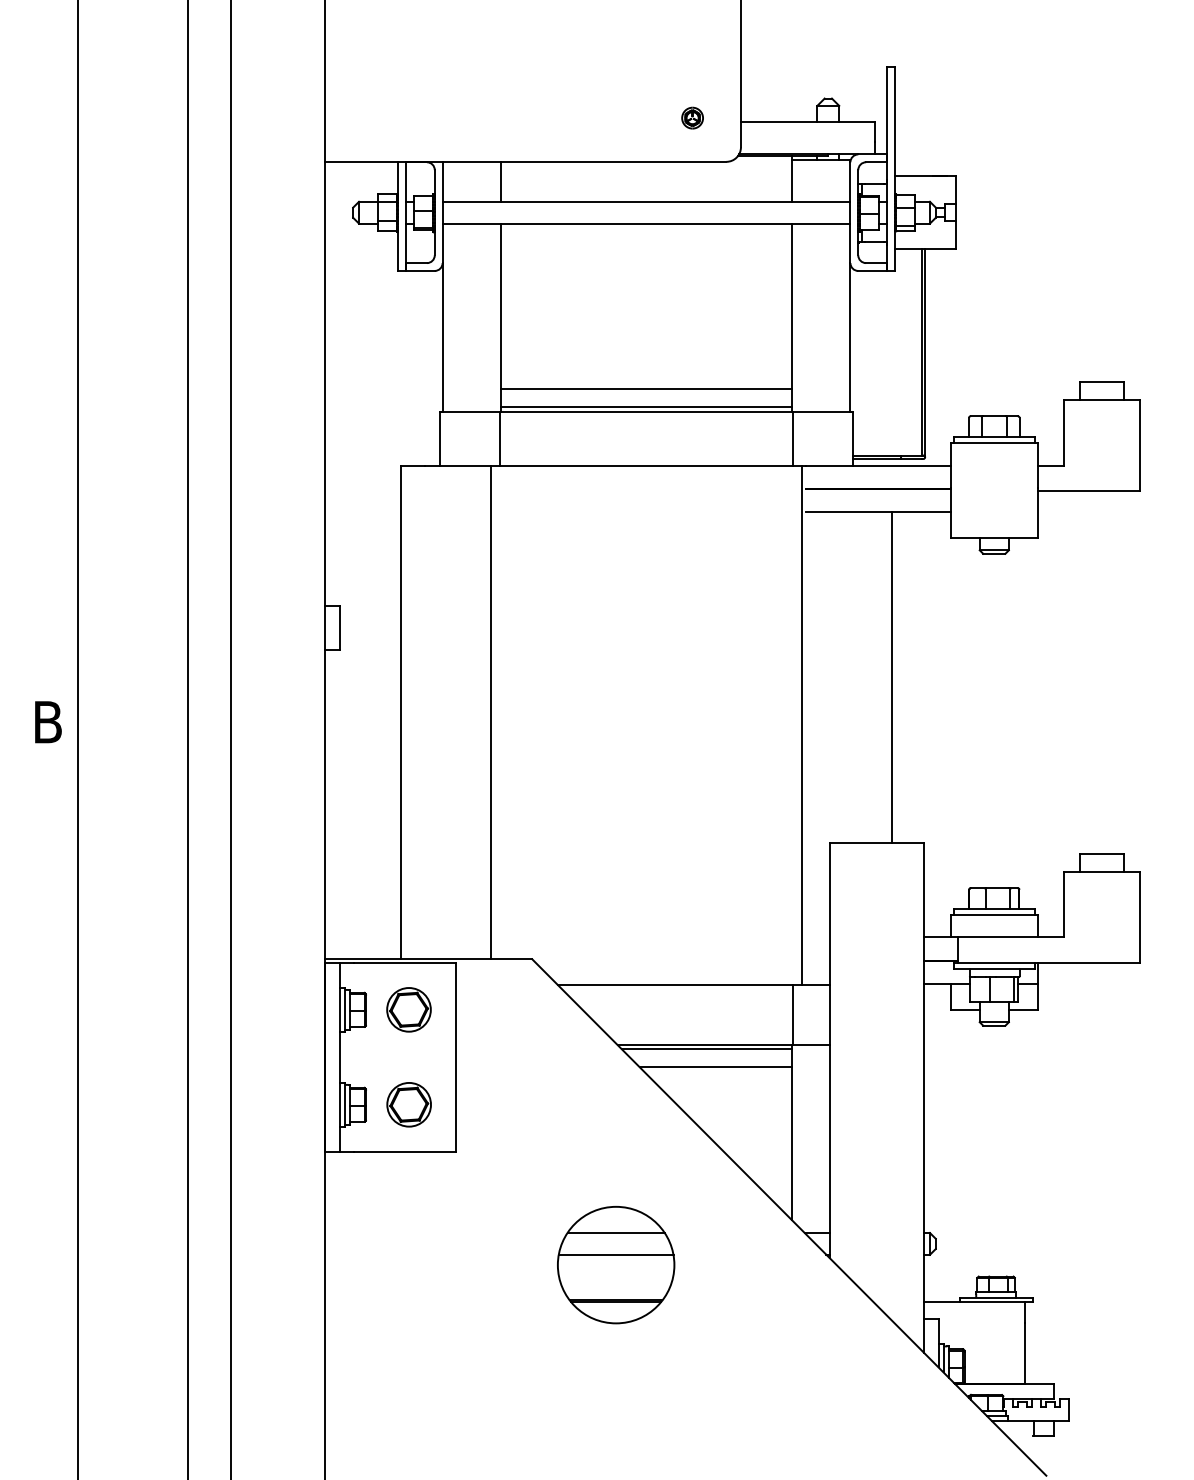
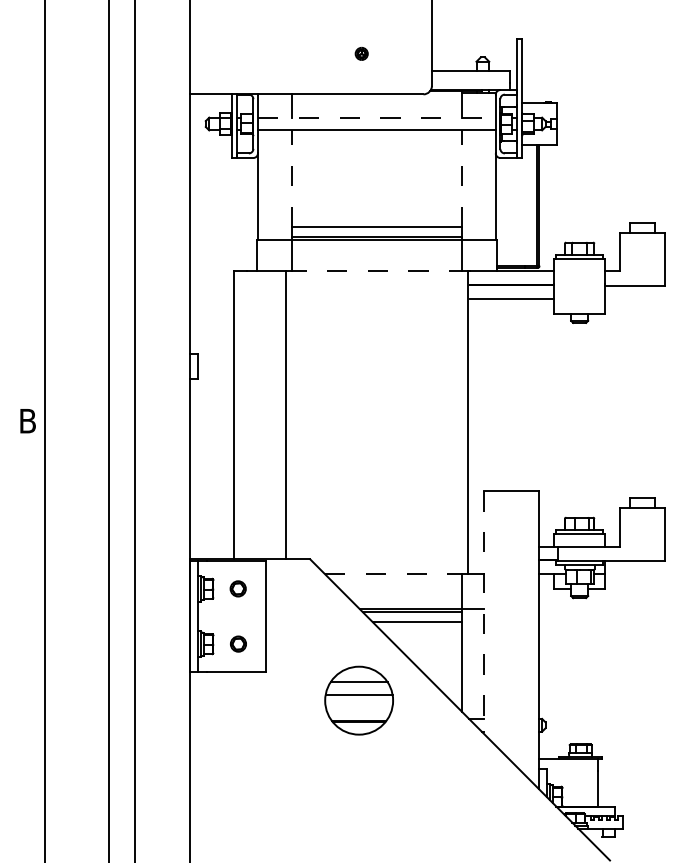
part: (692, 117) -> (361, 53), moved
line: (645, 201) -> (376, 117), solid -> dashed
line: (500, 306) -> (291, 178), solid -> dashed
line: (791, 306) -> (461, 178), solid -> dashed
line: (645, 465) -> (376, 271), solid -> dashed
line: (892, 676) -> (520, 394), removed
line: (680, 985) -> (396, 574), solid -> dashed
part: (407, 1009) -> (237, 588), size x0.6
line: (829, 1052) -> (483, 613), solid -> dashed
part: (409, 1103) -> (238, 643), size x0.6
part: (615, 1264) -> (358, 700), moved

